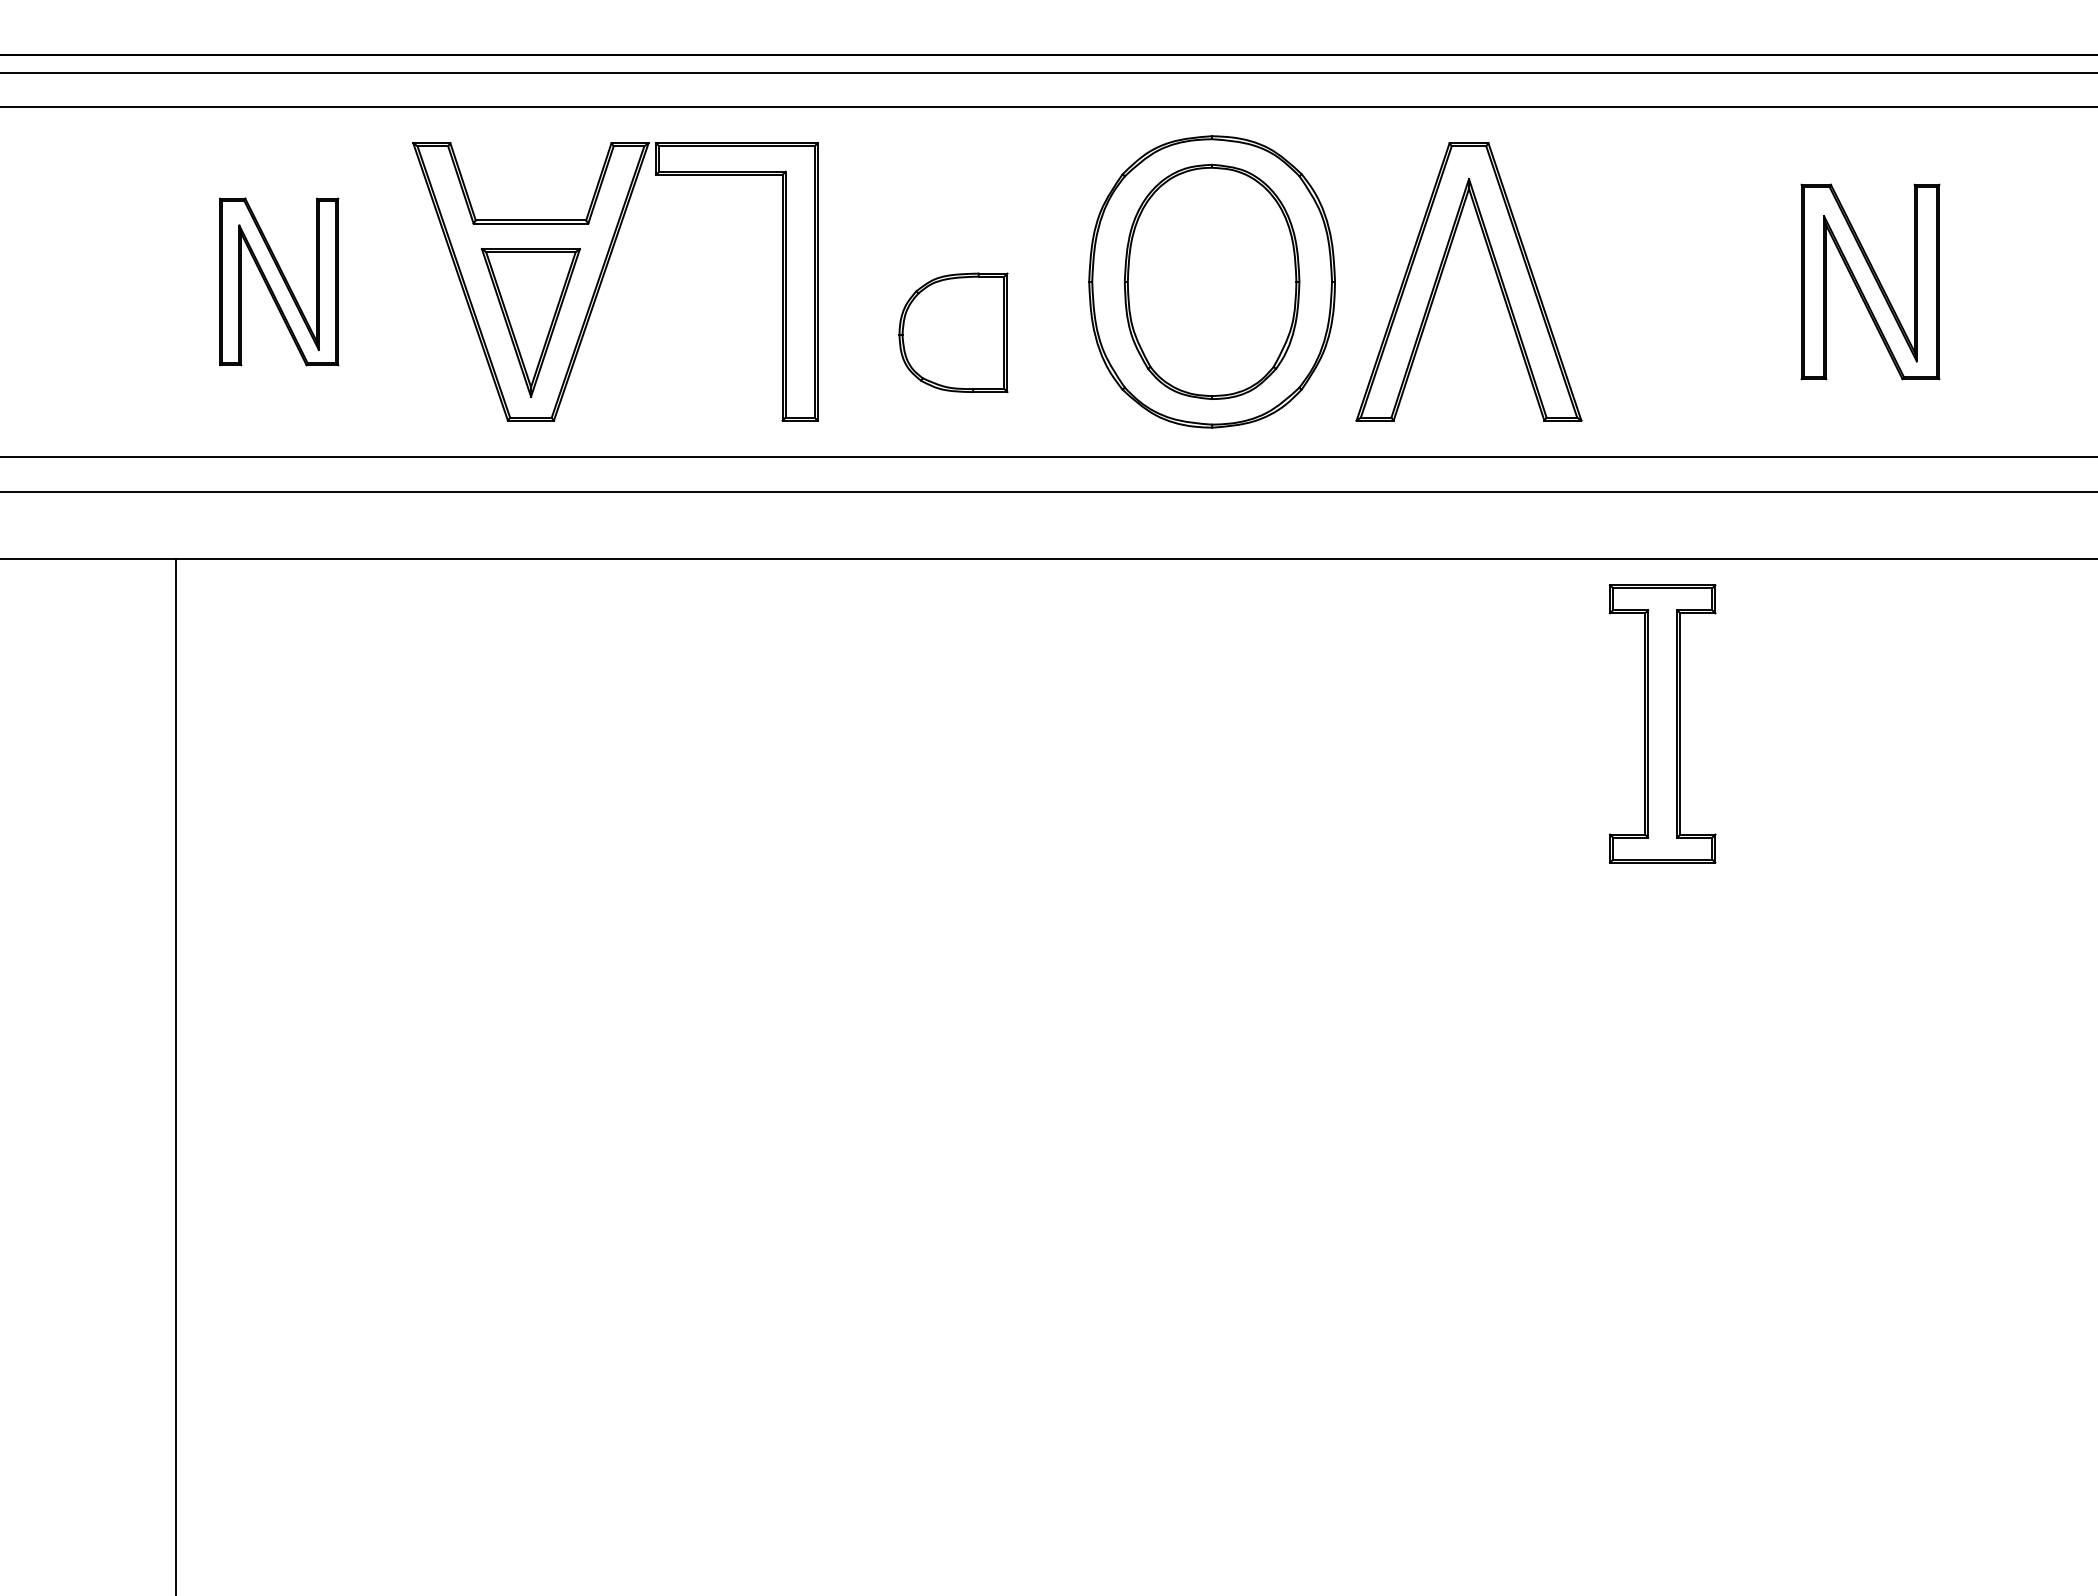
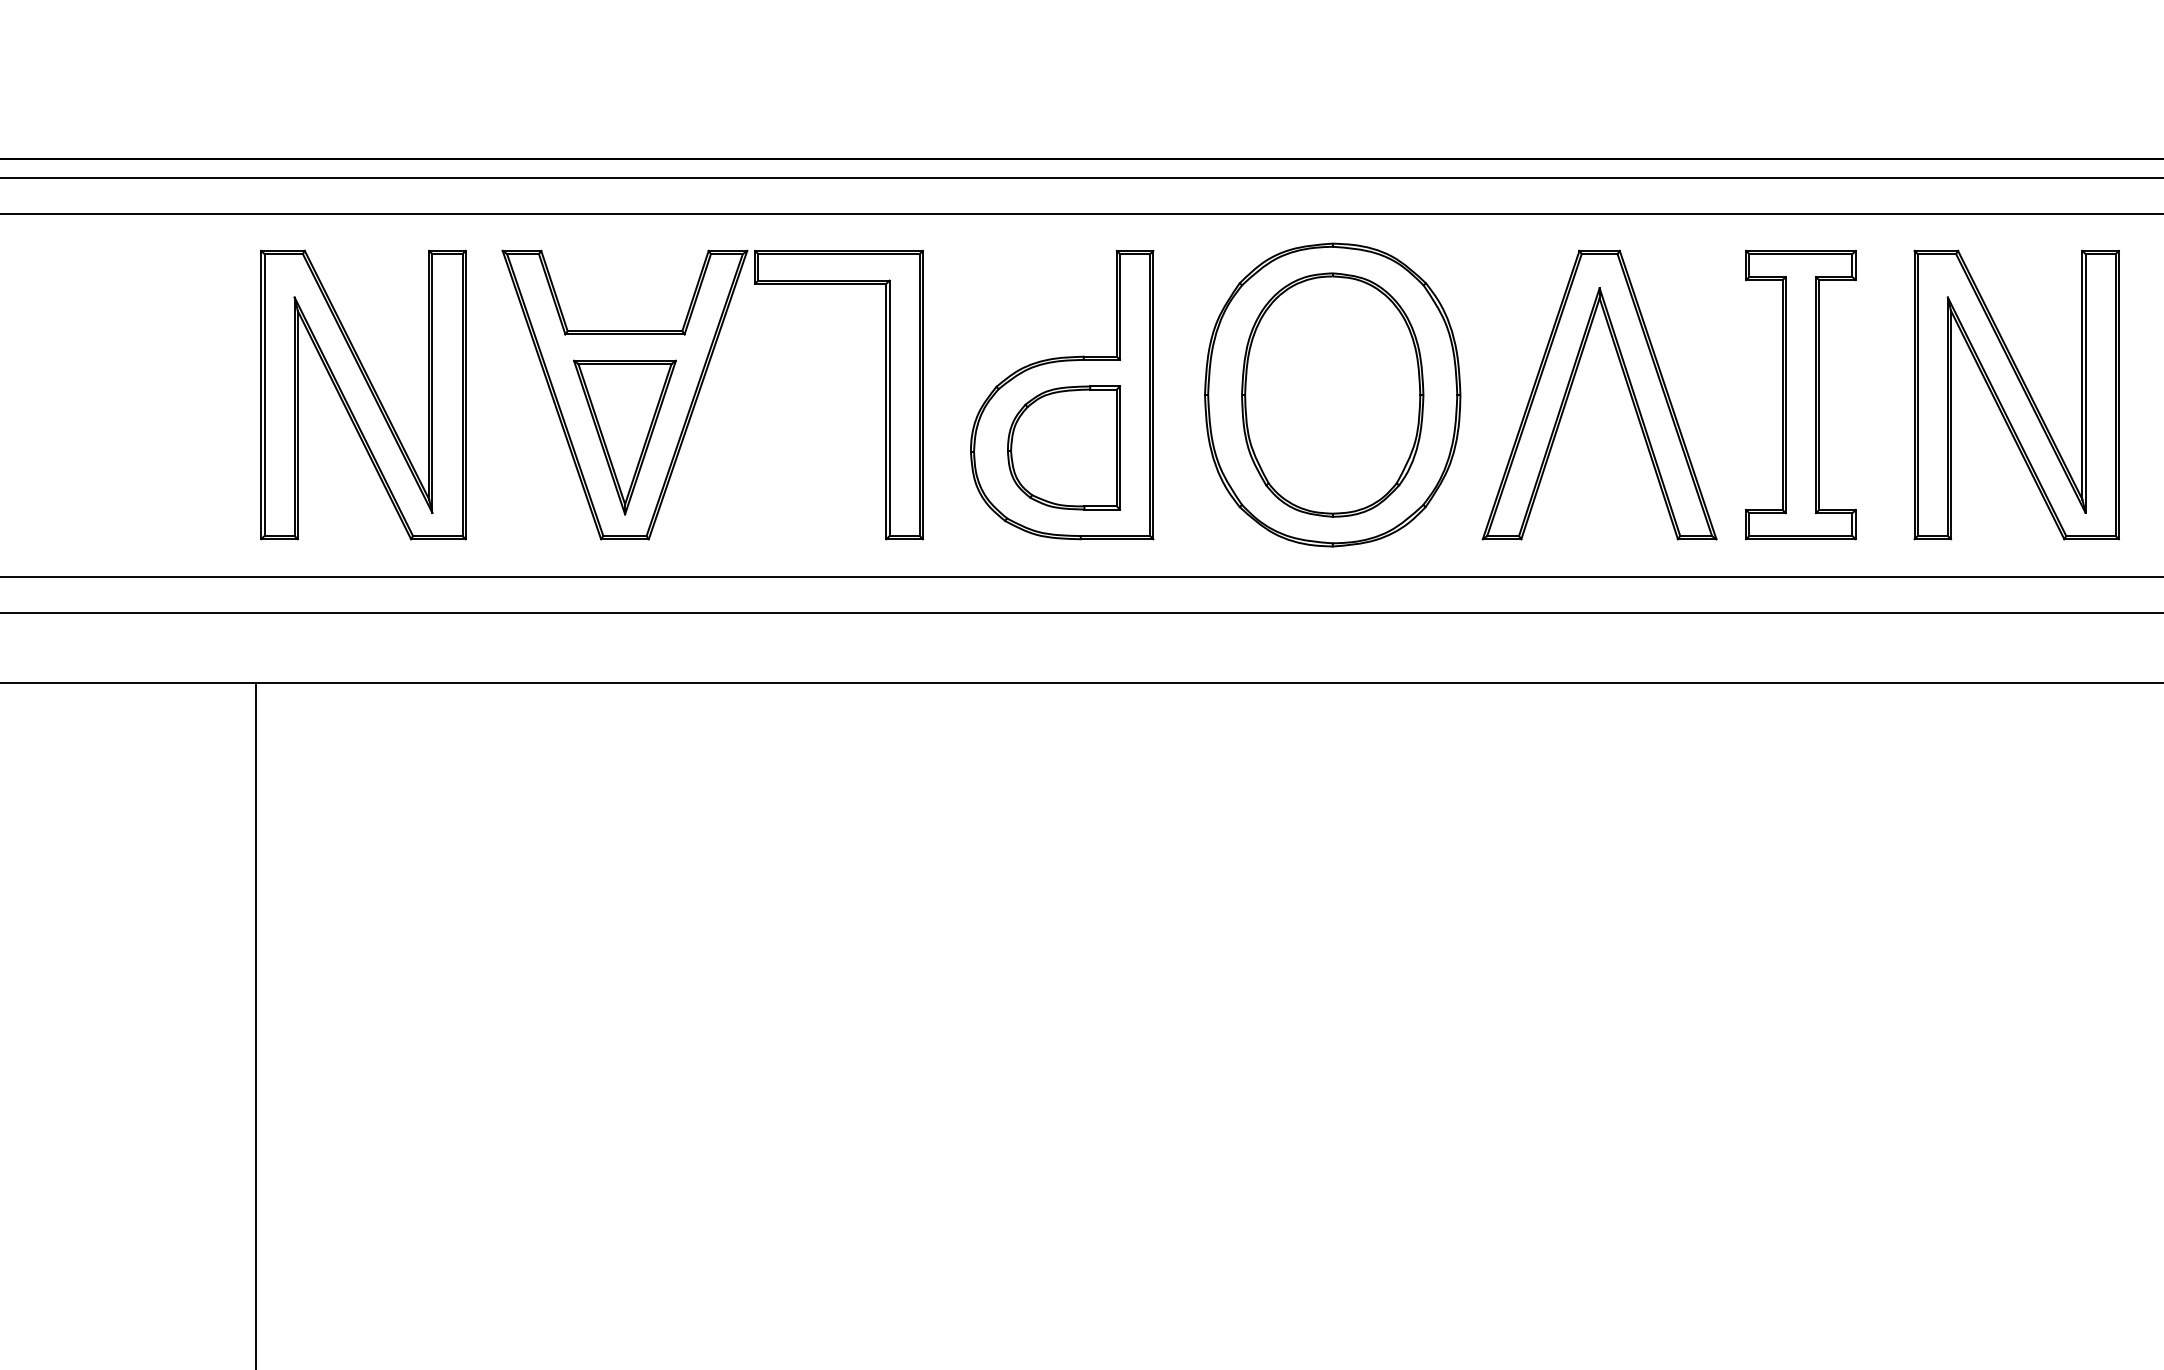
part: (278, 281) -> (362, 394), size x1.67
part: (951, 281) -> (1061, 394), added
part: (1870, 281) -> (2016, 394), size x1.43
part: (1662, 723) -> (1800, 394), moved

